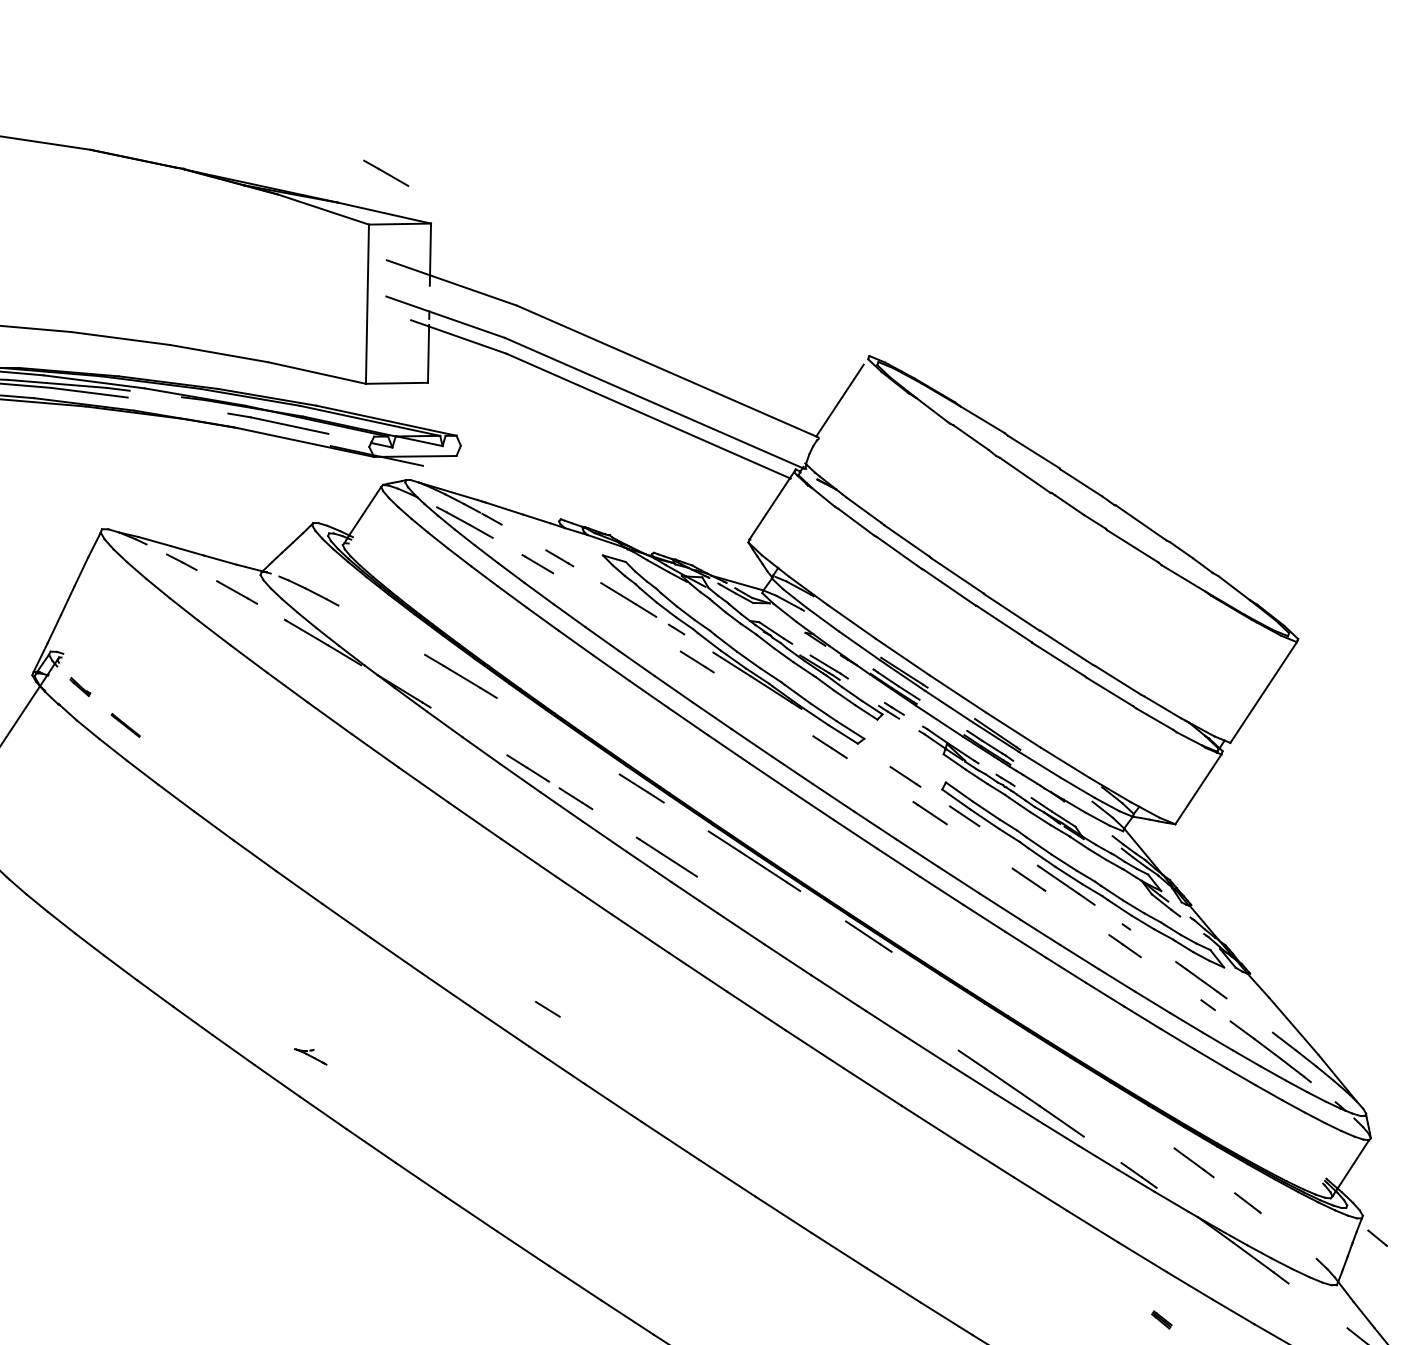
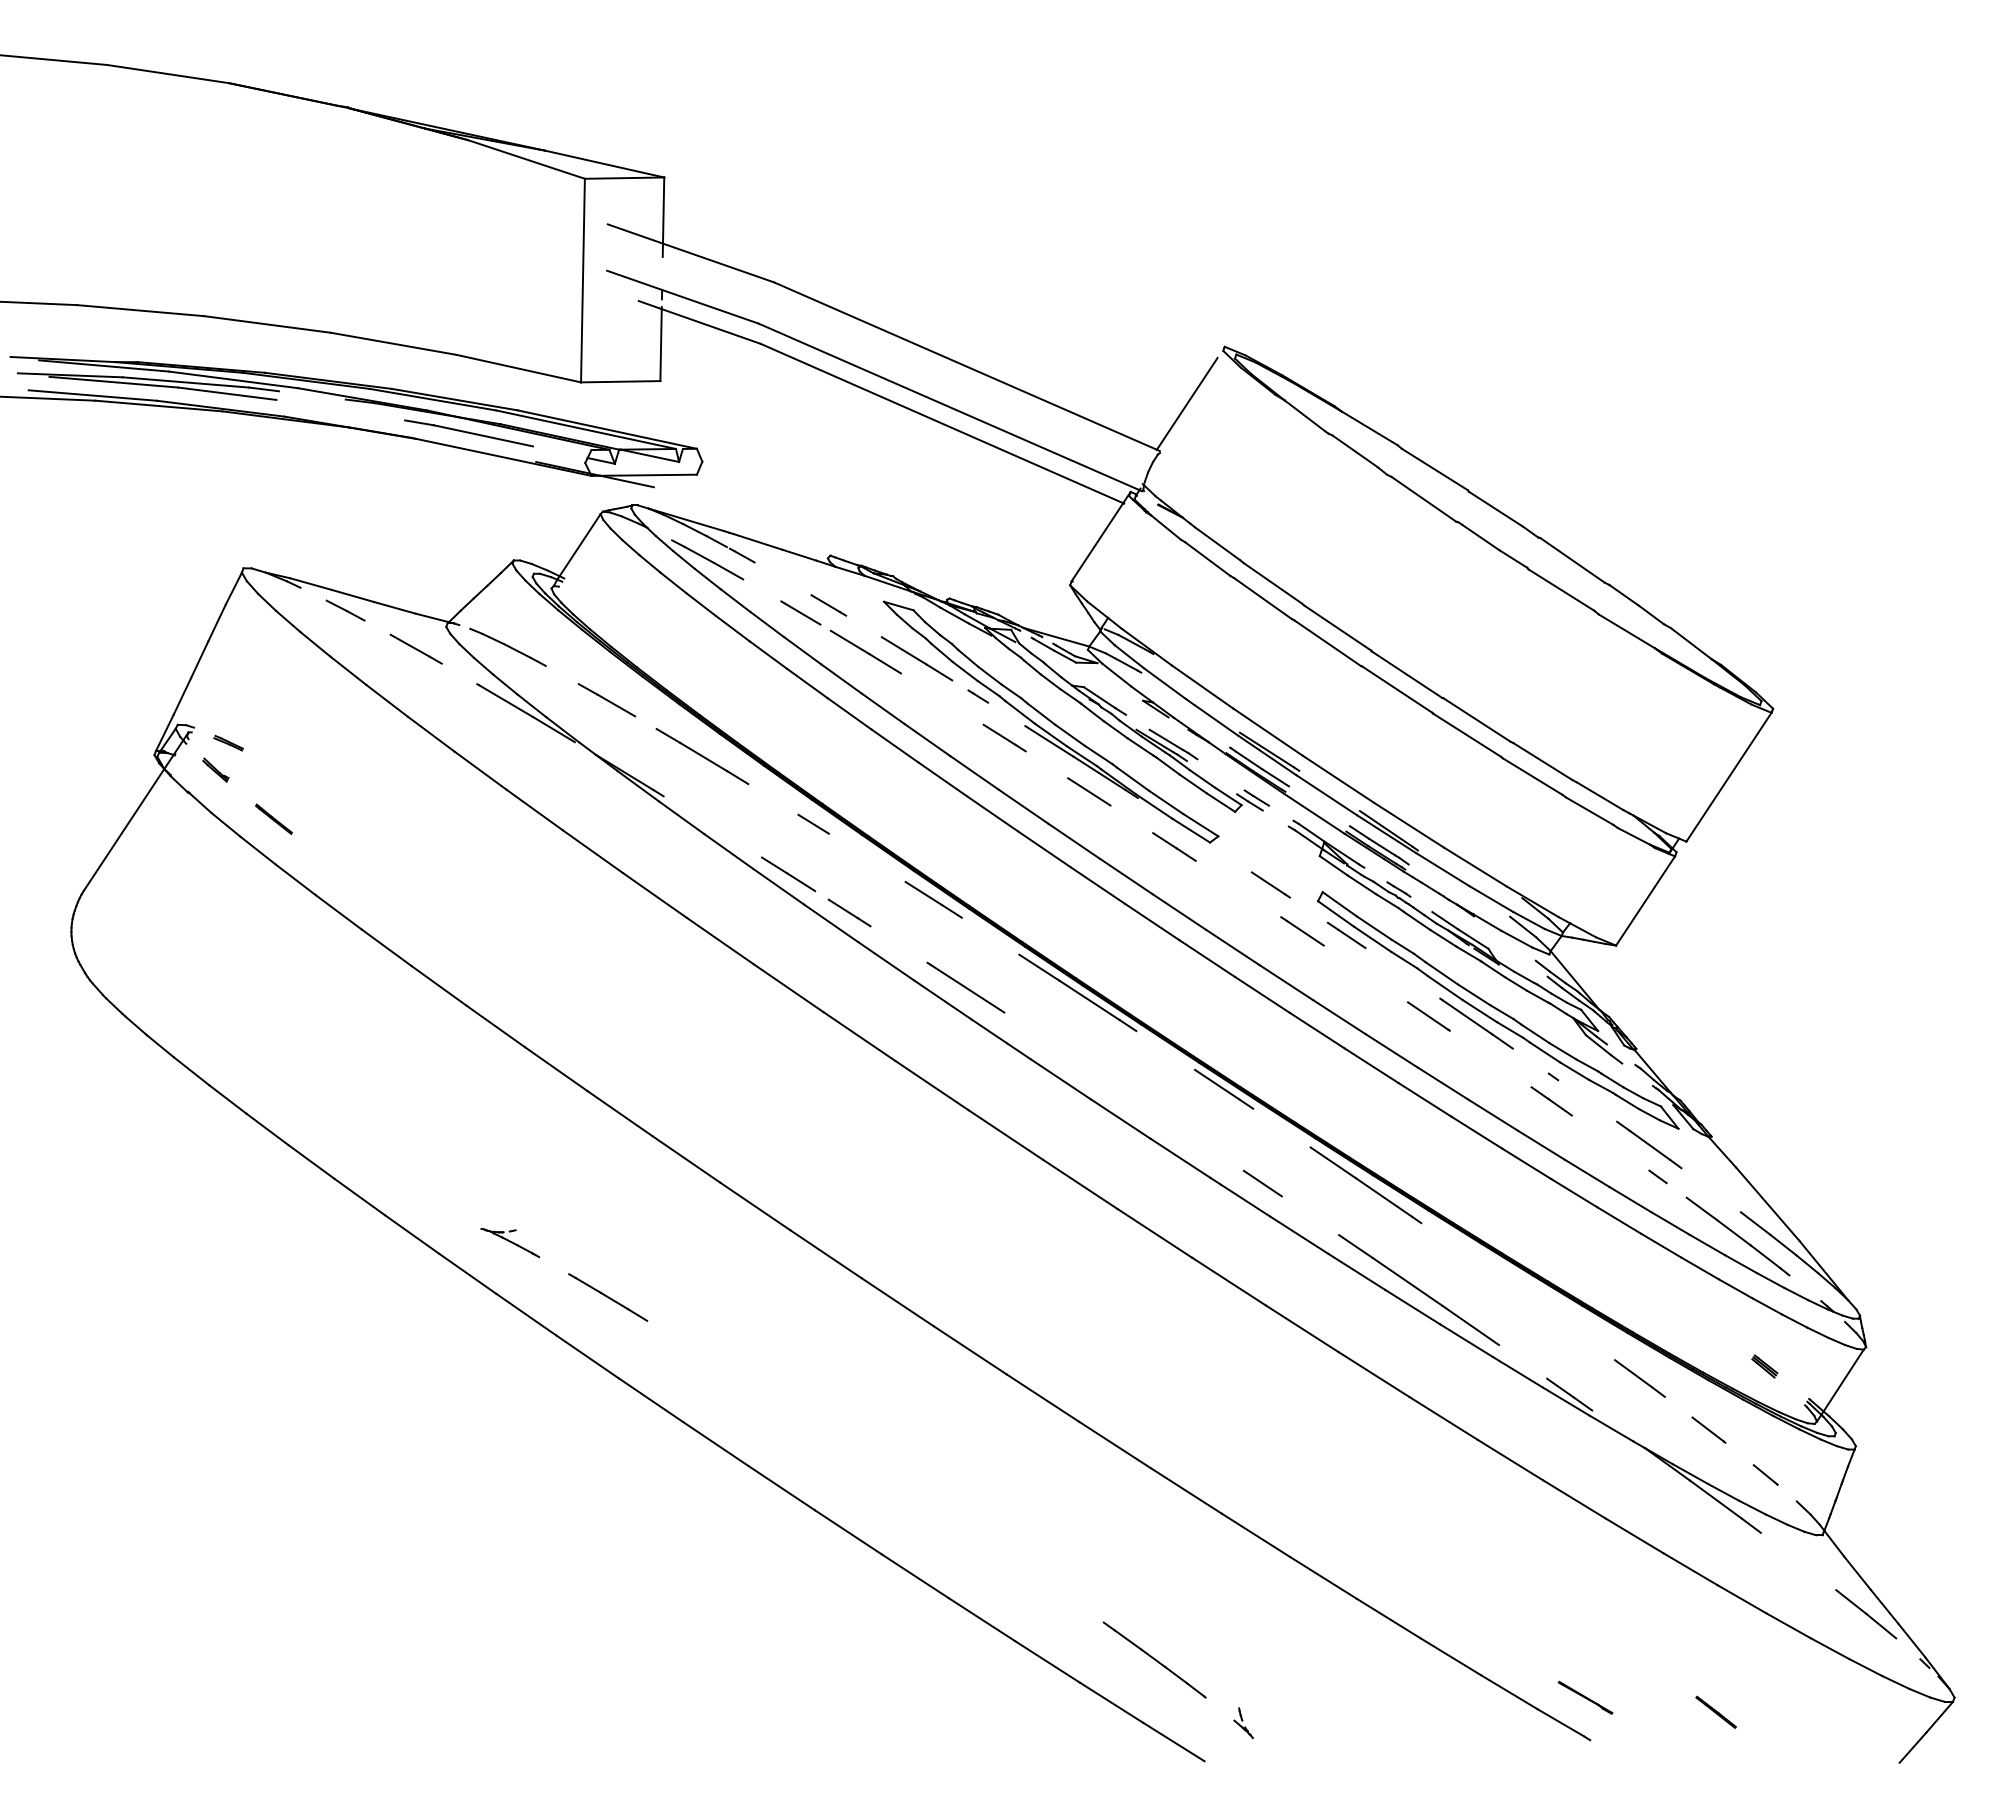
line: (385, 173) -> (606, 700), moved
line: (588, 594) -> (865, 651), added
part: (90, 666) -> (228, 743), added
line: (763, 703) -> (1089, 791), added
line: (547, 1008) -> (813, 823), moved
line: (898, 1010) -> (1262, 1183), added
line: (979, 1011) -> (1365, 1185), added
part: (310, 1057) -> (510, 1243), size x1.43
line: (387, 1099) -> (608, 1297), added
line: (1377, 1237) -> (1765, 1474), moved
part: (1161, 1319) -> (1764, 1366), moved

